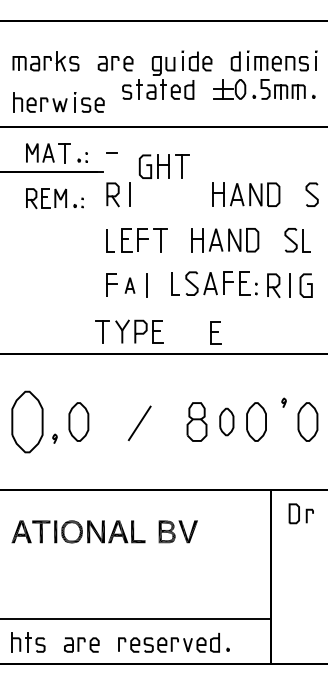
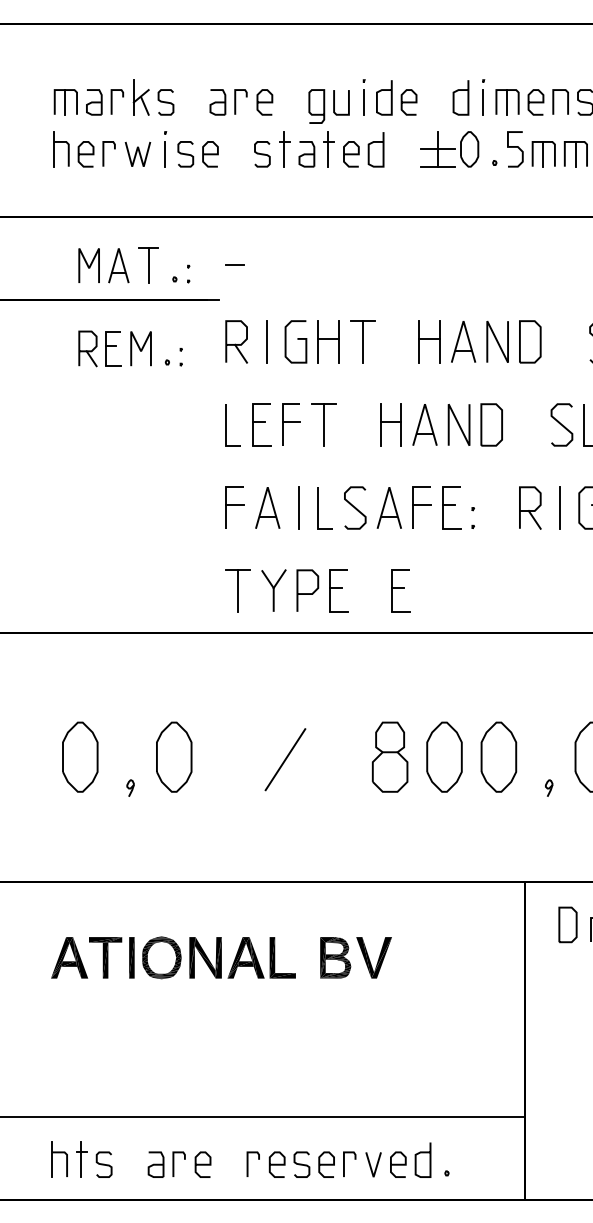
part: (58, 102) -> (135, 149), moved
part: (163, 166) -> (328, 341), moved
part: (214, 283) -> (396, 507), moved
part: (129, 285) -> (266, 507), size x1.43
part: (129, 331) -> (286, 589), moved
part: (215, 332) -> (400, 589), moved
part: (283, 402) -> (548, 787), moved
part: (27, 421) -> (80, 756), size x0.62
part: (226, 421) -> (443, 756), size x1.43

